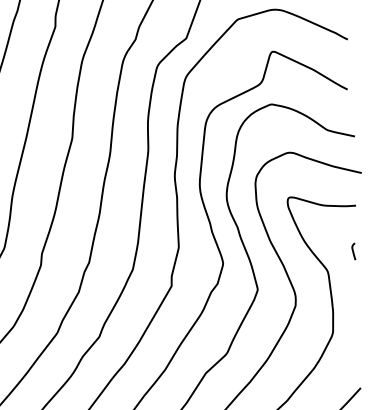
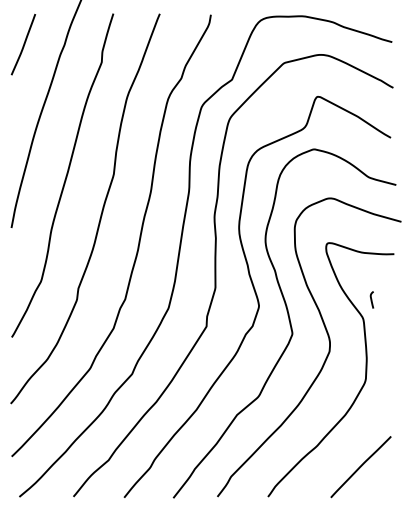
curve: (353, 251) -> (371, 299), moved

